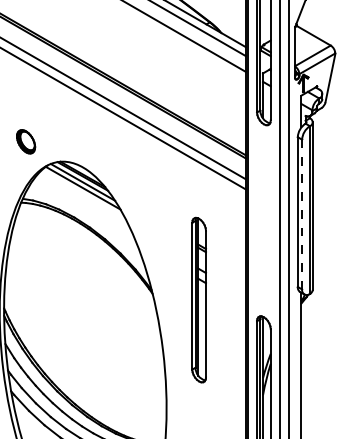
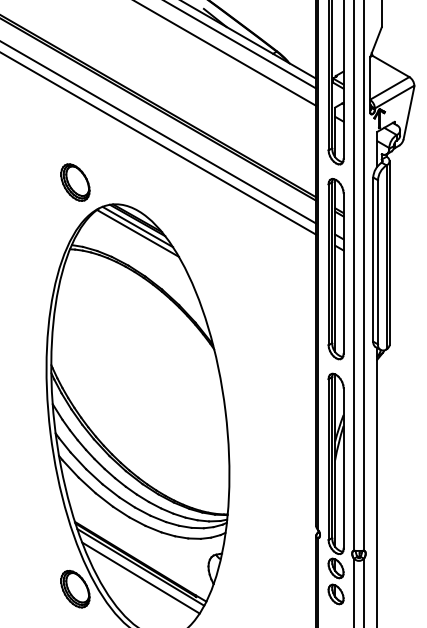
part: (26, 141) -> (75, 182), size x1.43
line: (302, 213) -> (378, 261), dashed -> solid
part: (198, 300) -> (335, 269), moved

